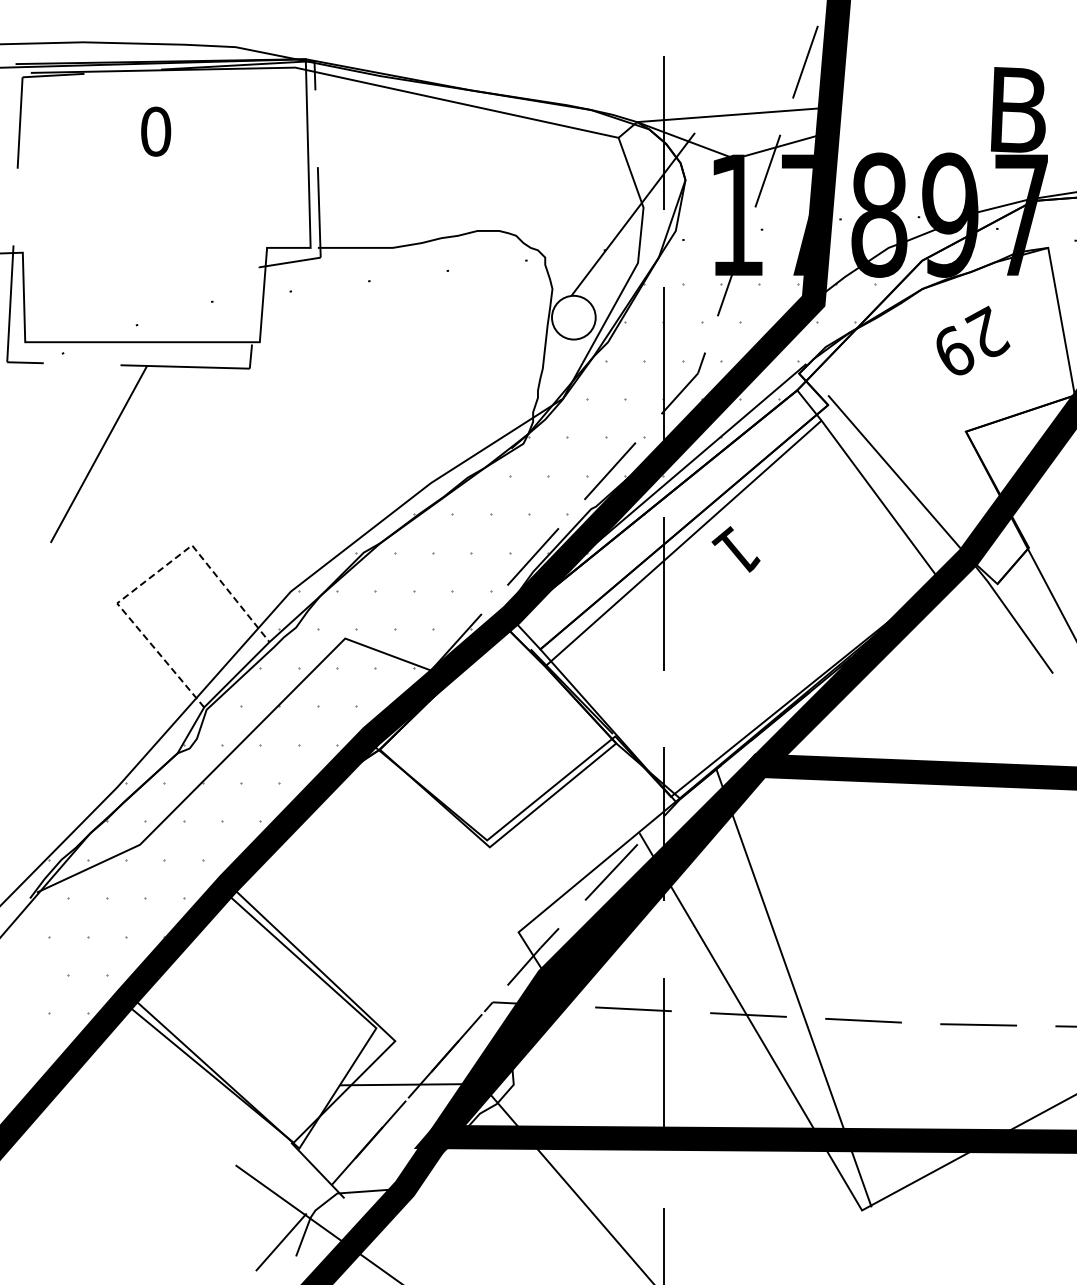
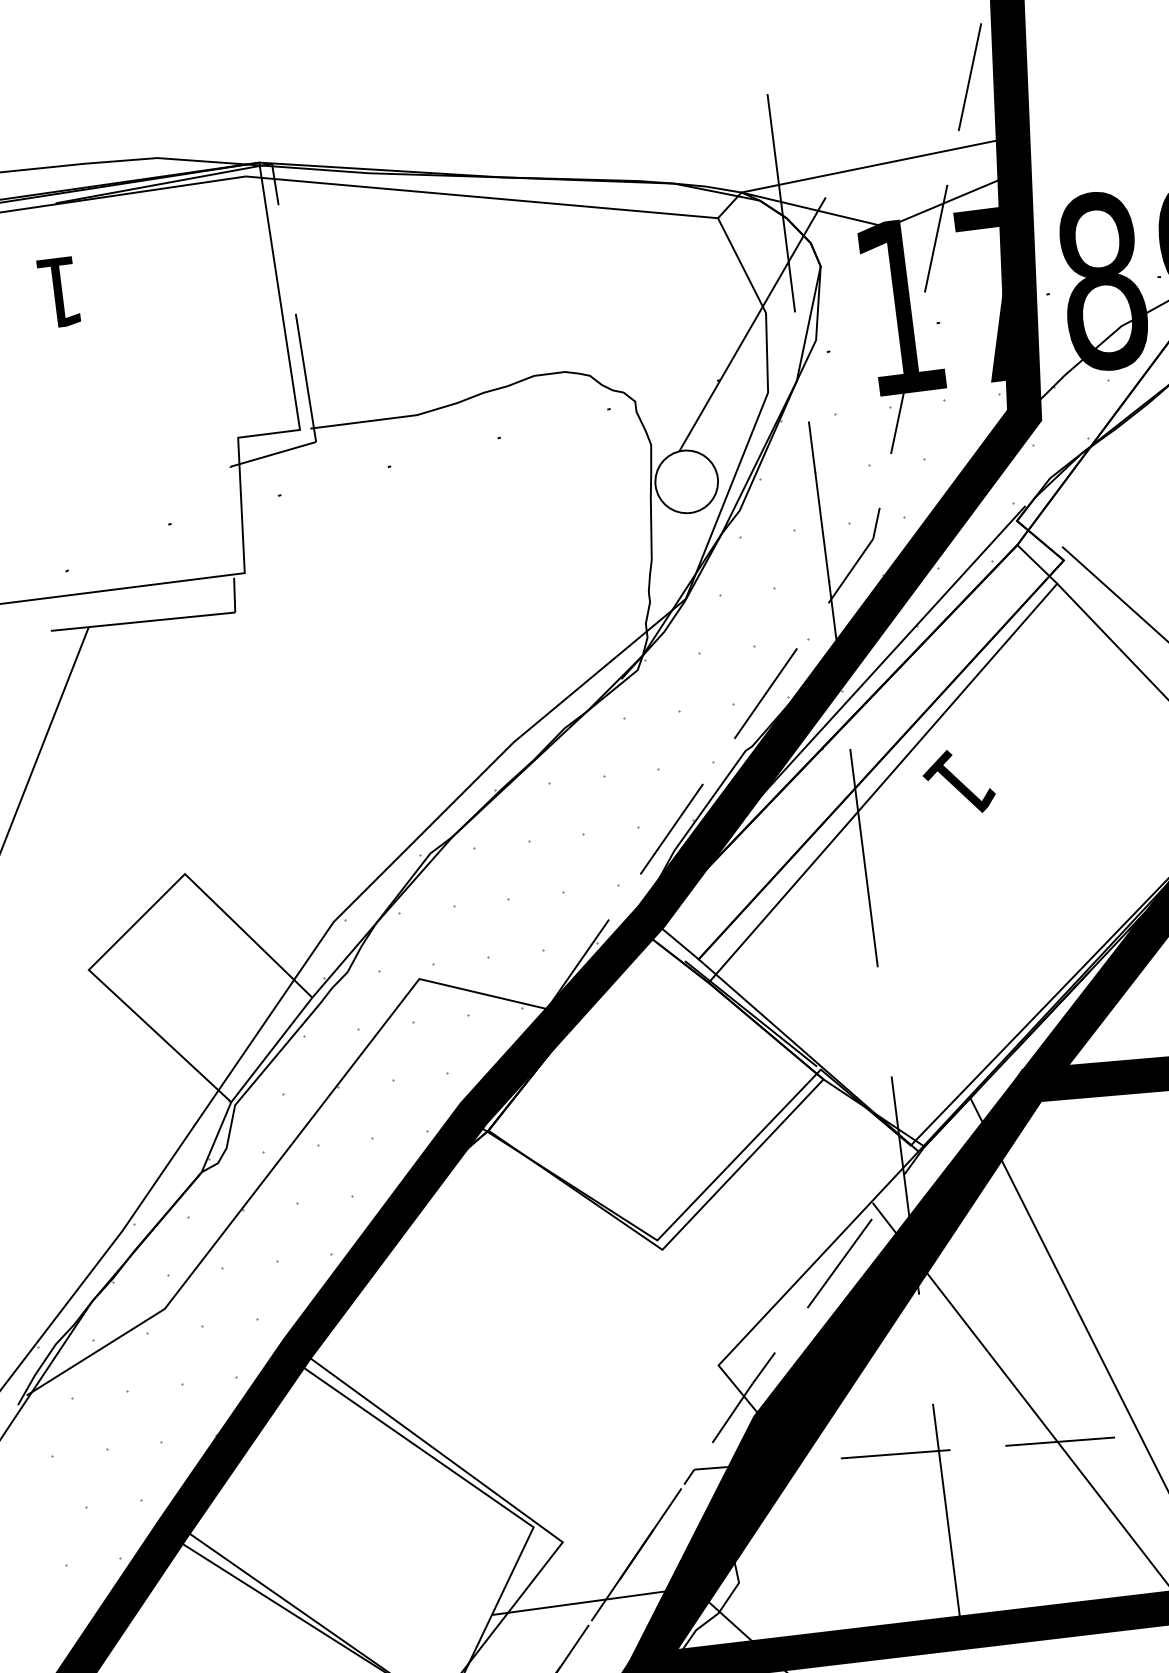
text: (156, 131) -> (60, 292), 0 -> 1
line: (150, 577) -> (131, 927), dashed -> solid

